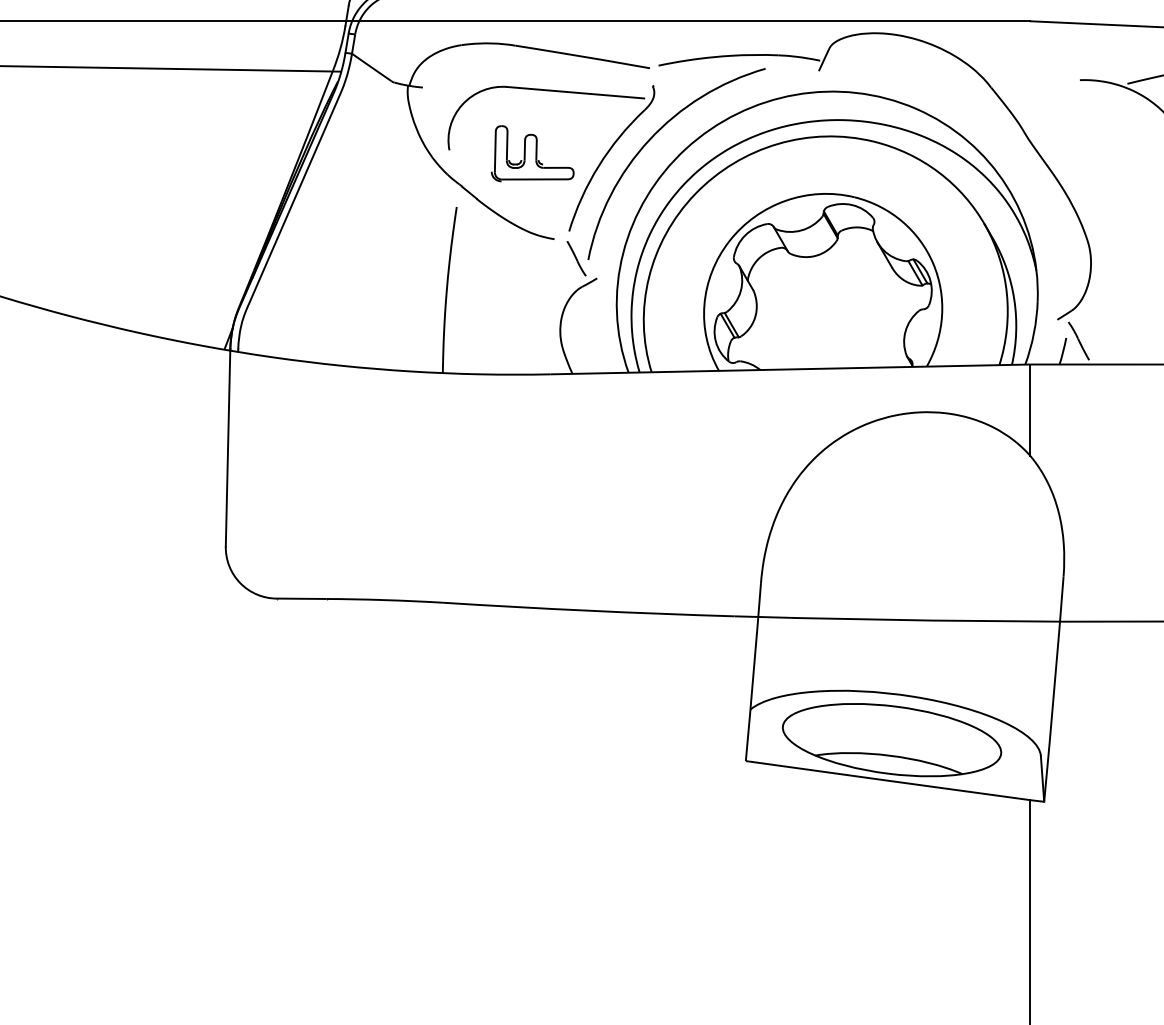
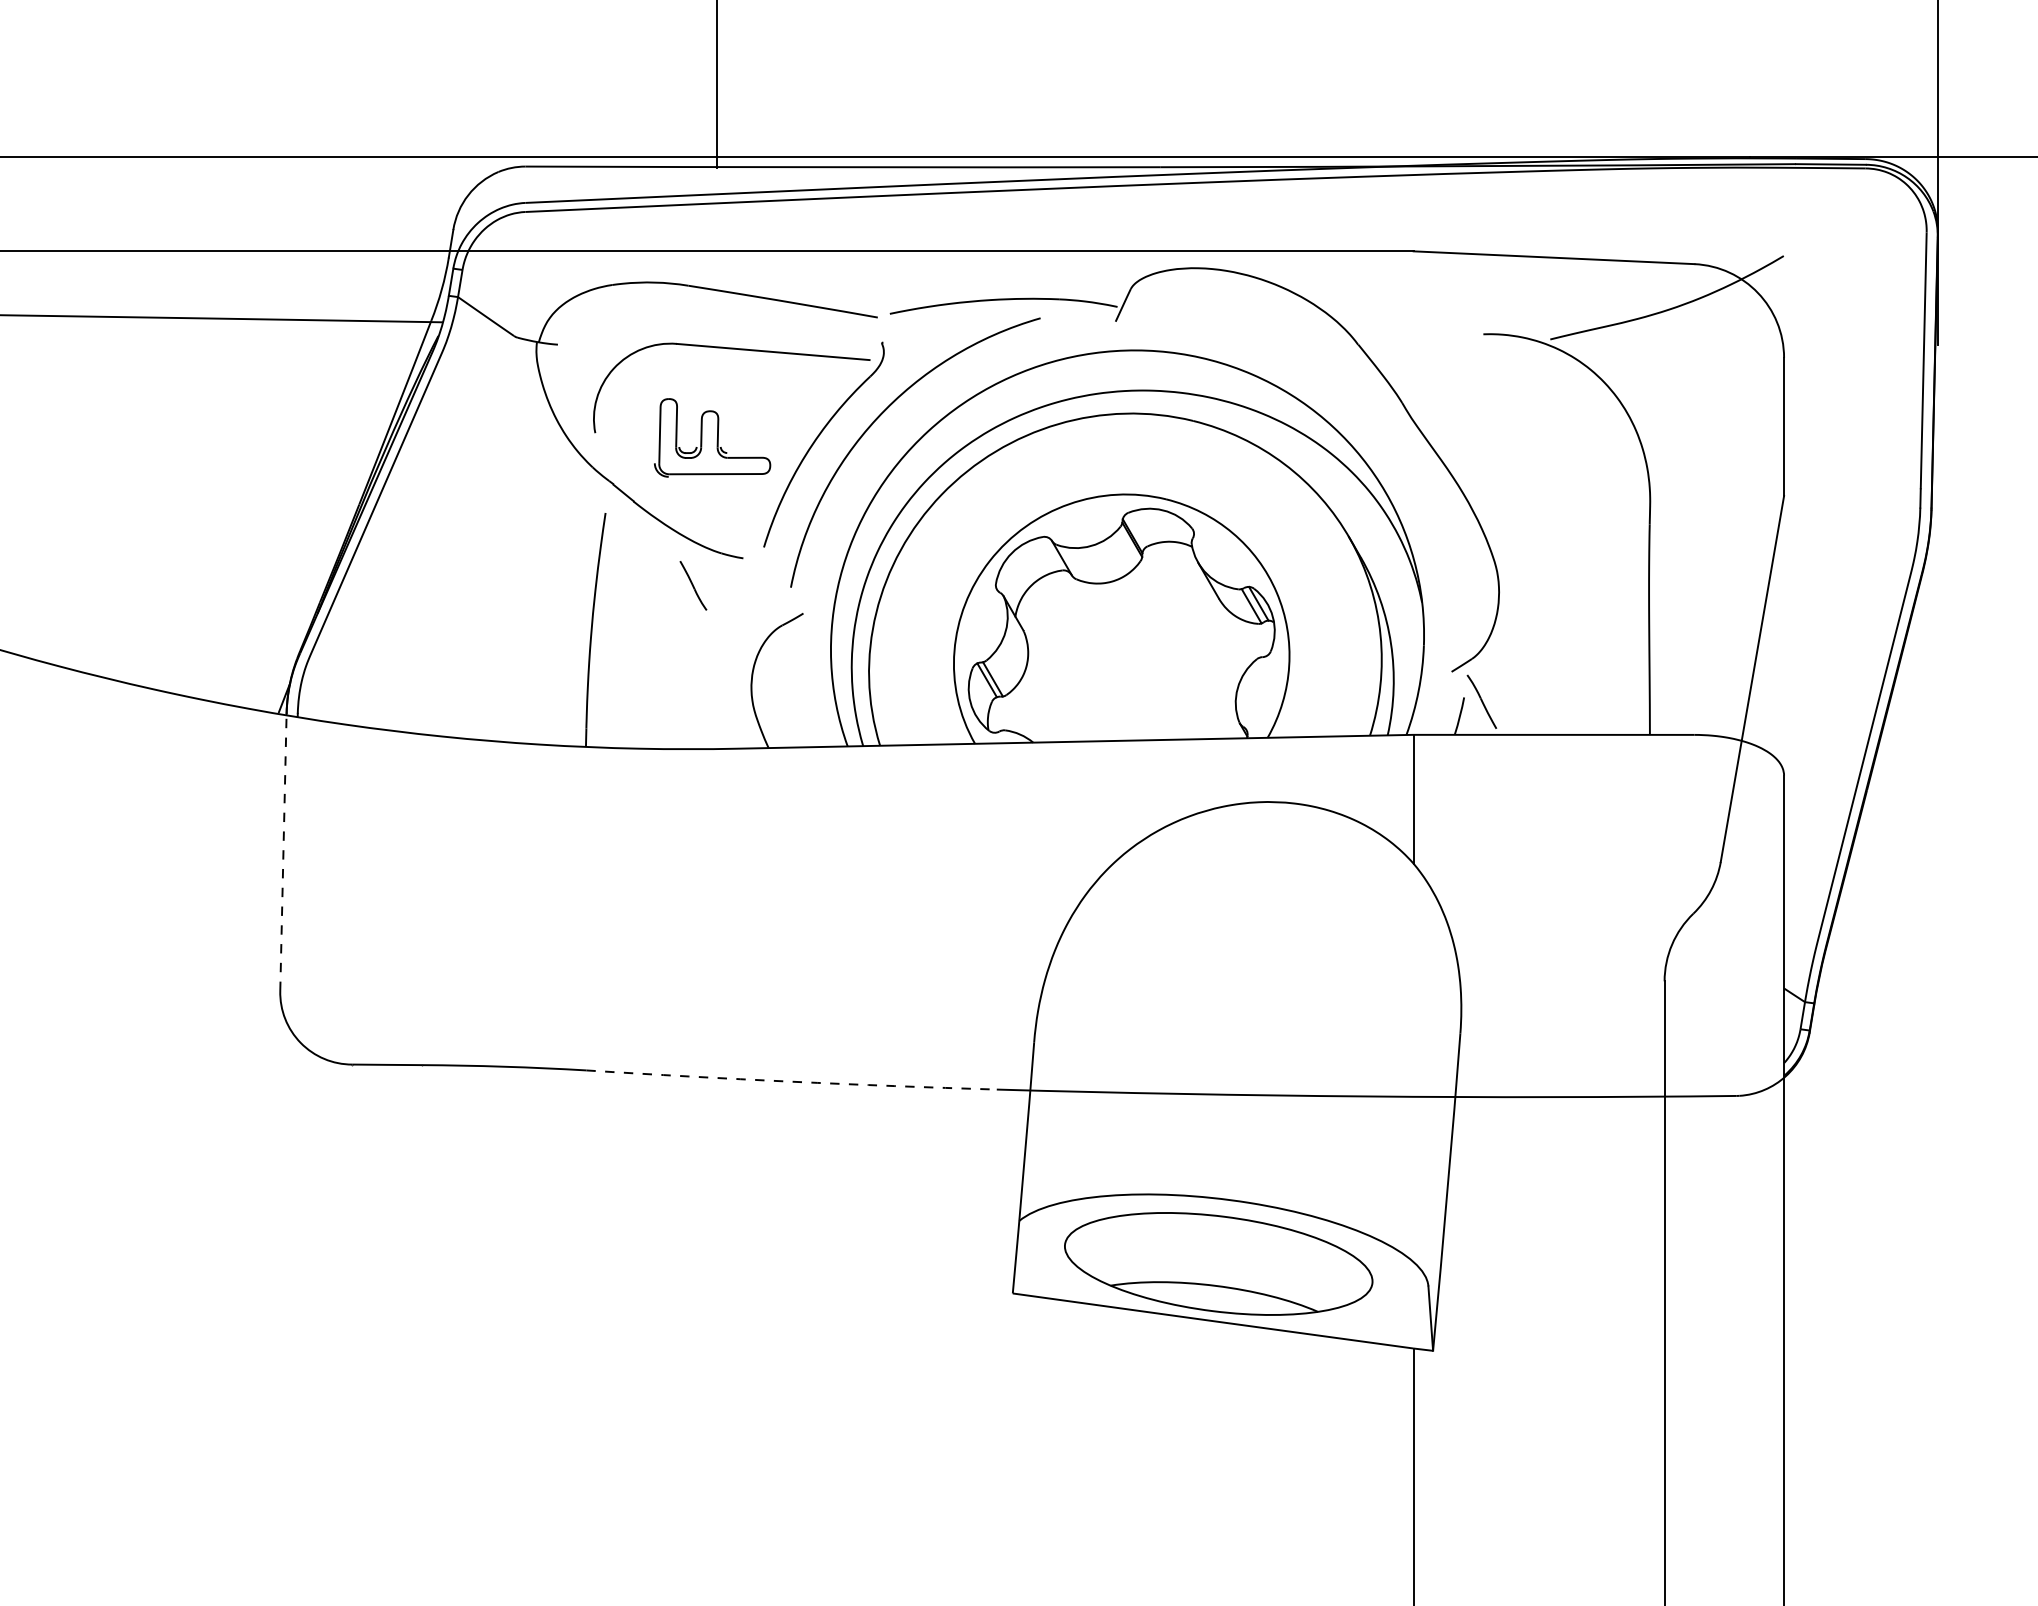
part: (576, 258) -> (693, 585), moved
line: (228, 448) -> (283, 852), solid -> dashed
arc: (588, 610) -> (791, 1081), solid -> dashed

